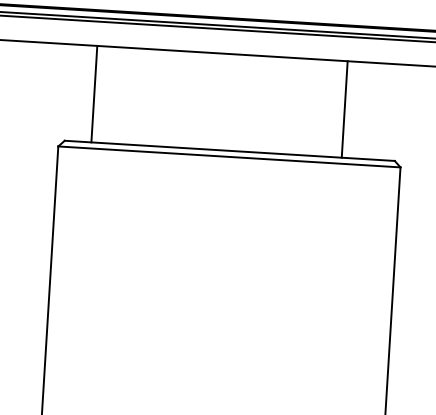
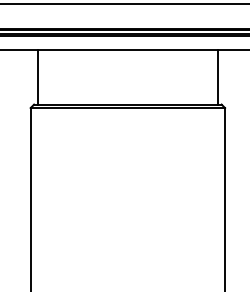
line: (94, 92) -> (38, 76), moved
line: (344, 108) -> (217, 76), moved

